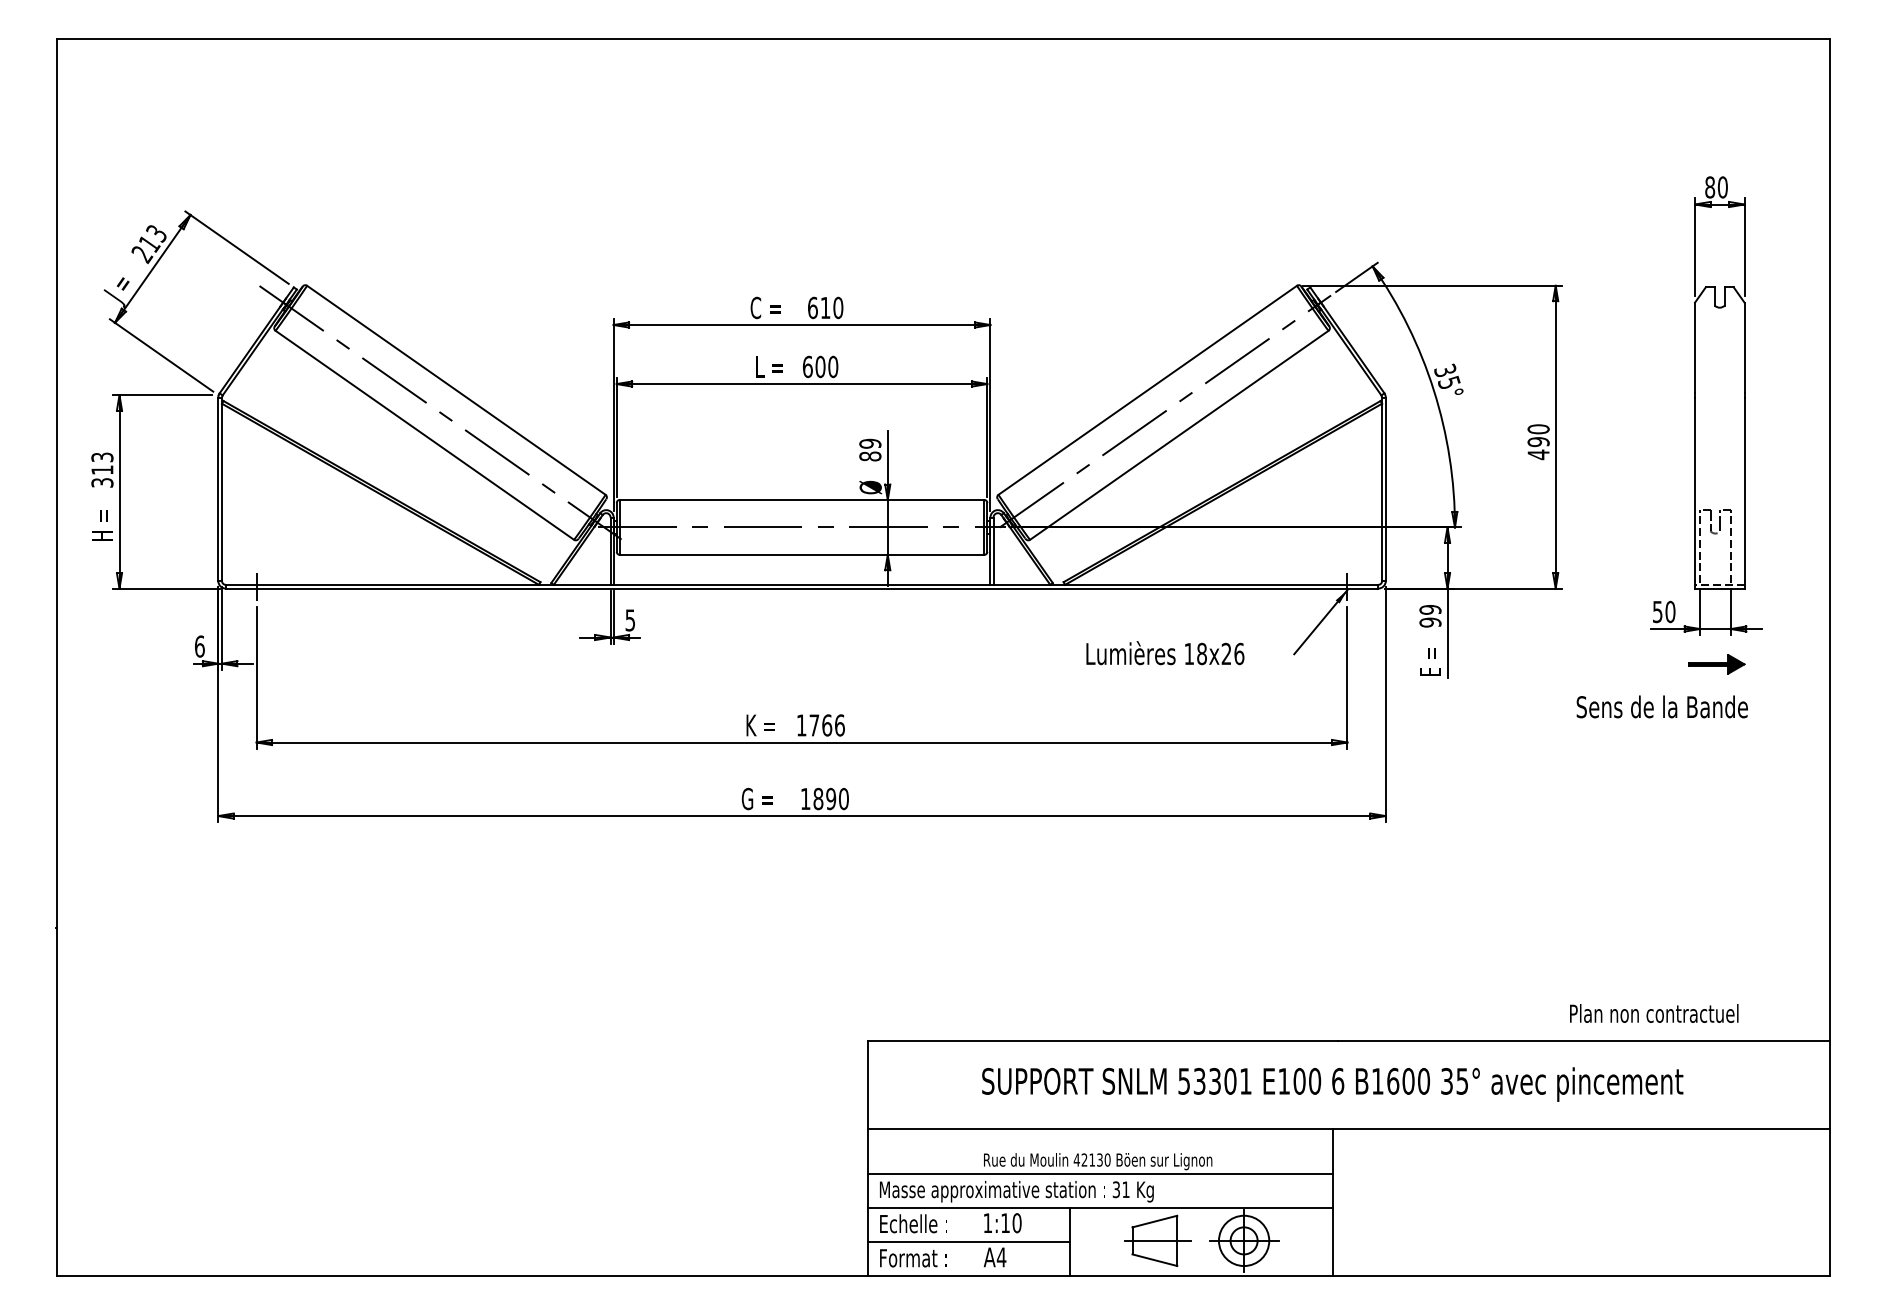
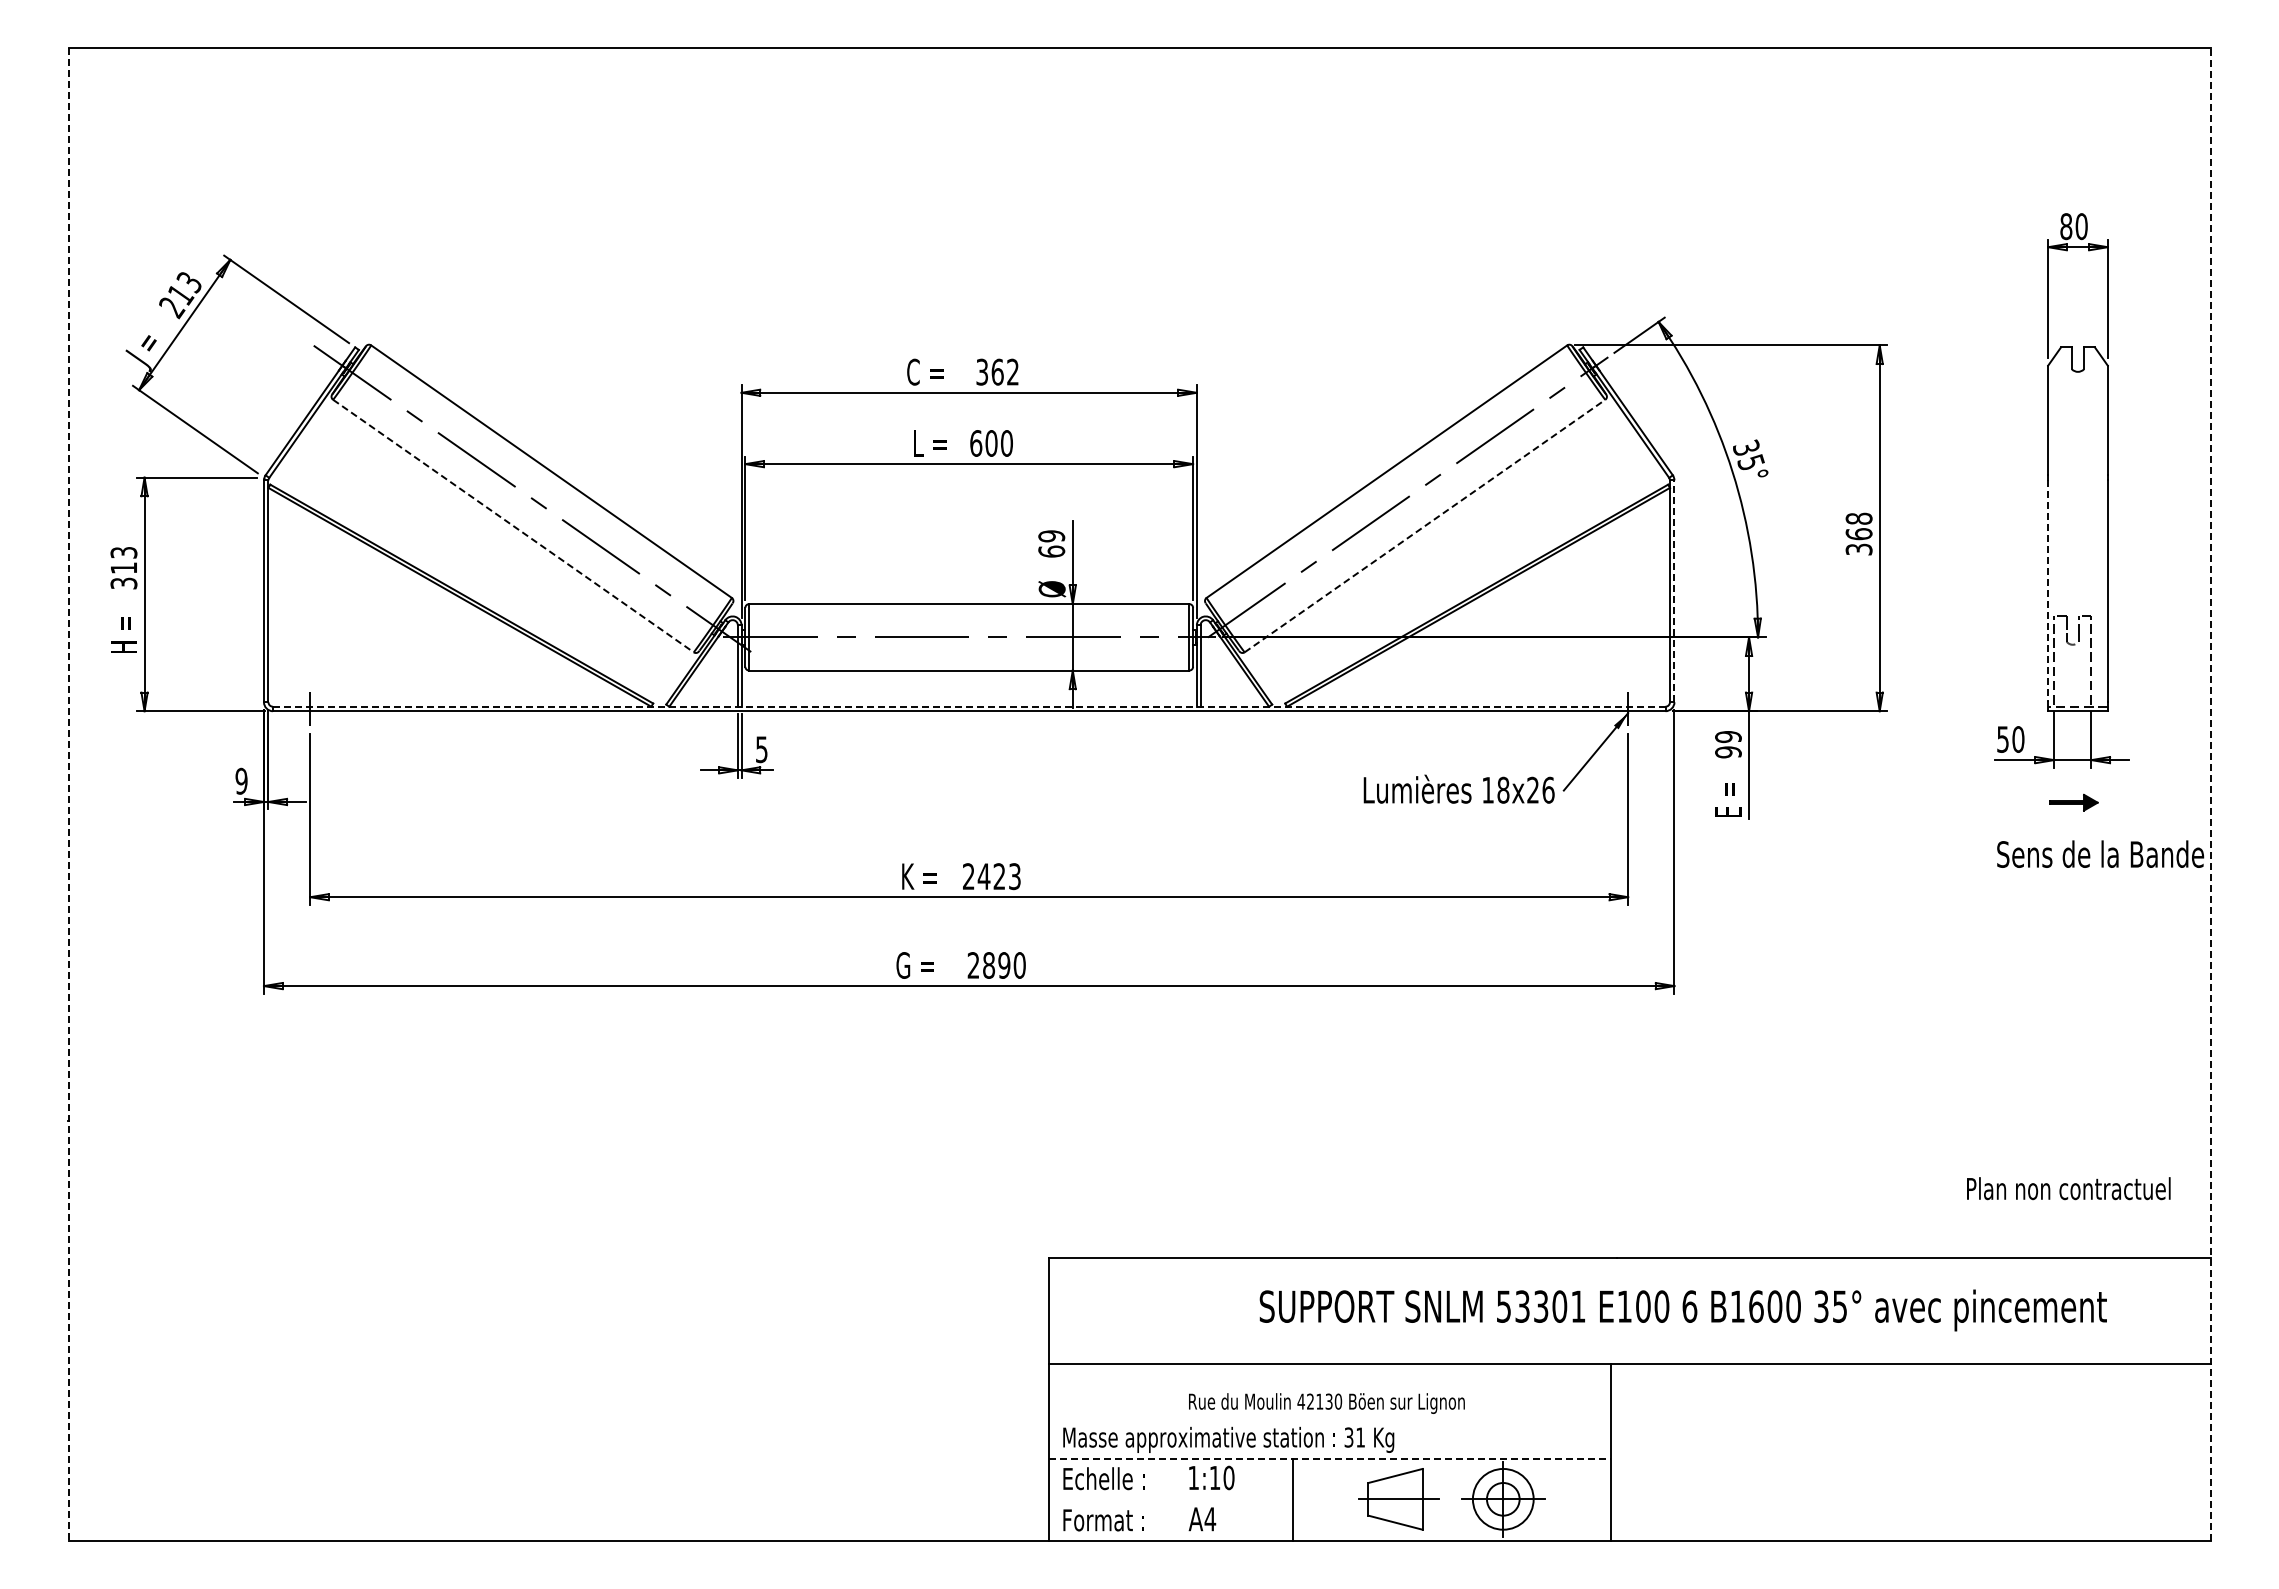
text: (825, 307) -> (997, 371), 610 -> 362
line: (1179, 434) -> (1425, 525), solid -> dashed
line: (424, 435) -> (513, 526), solid -> dashed
text: (1538, 442) -> (1858, 534), 490 -> 368
text: (870, 456) -> (1051, 551), 89 -> 69
line: (1385, 489) -> (1674, 591), solid -> dashed
line: (1695, 489) -> (2048, 591), solid -> dashed
line: (802, 584) -> (969, 706), solid -> dashed
text: (199, 645) -> (241, 780), 6 -> 9
text: (1164, 652) -> (1458, 788), moved
line: (56, 657) -> (68, 794), solid -> dashed
line: (1829, 657) -> (2210, 794), solid -> dashed
part: (1716, 664) -> (2073, 802), size x0.7
text: (1662, 706) -> (2100, 853), moved
text: (821, 725) -> (992, 876), 1766 -> 2423
text: (805, 799) -> (973, 965), 1890 -> 2890
text: (1653, 1013) -> (2068, 1188), moved
text: (1332, 1084) -> (1682, 1310), moved
line: (1101, 1173) -> (1330, 1418), removed
line: (1101, 1207) -> (1330, 1459), solid -> dashed
line: (968, 1241) -> (1170, 1500), removed

